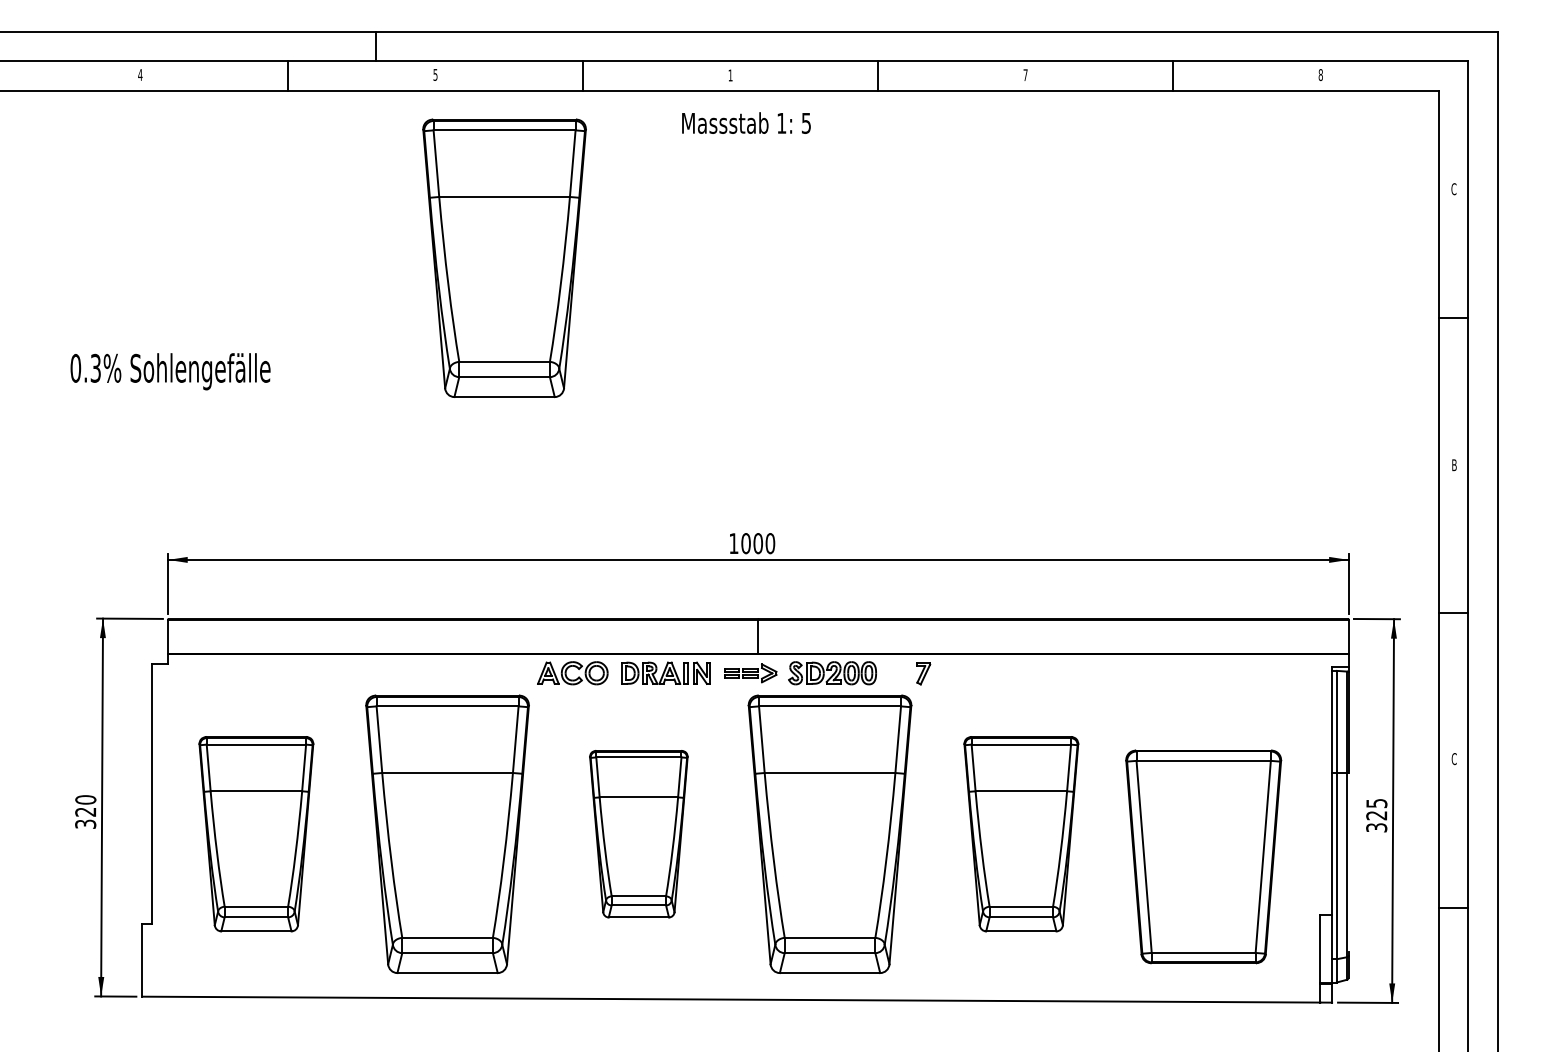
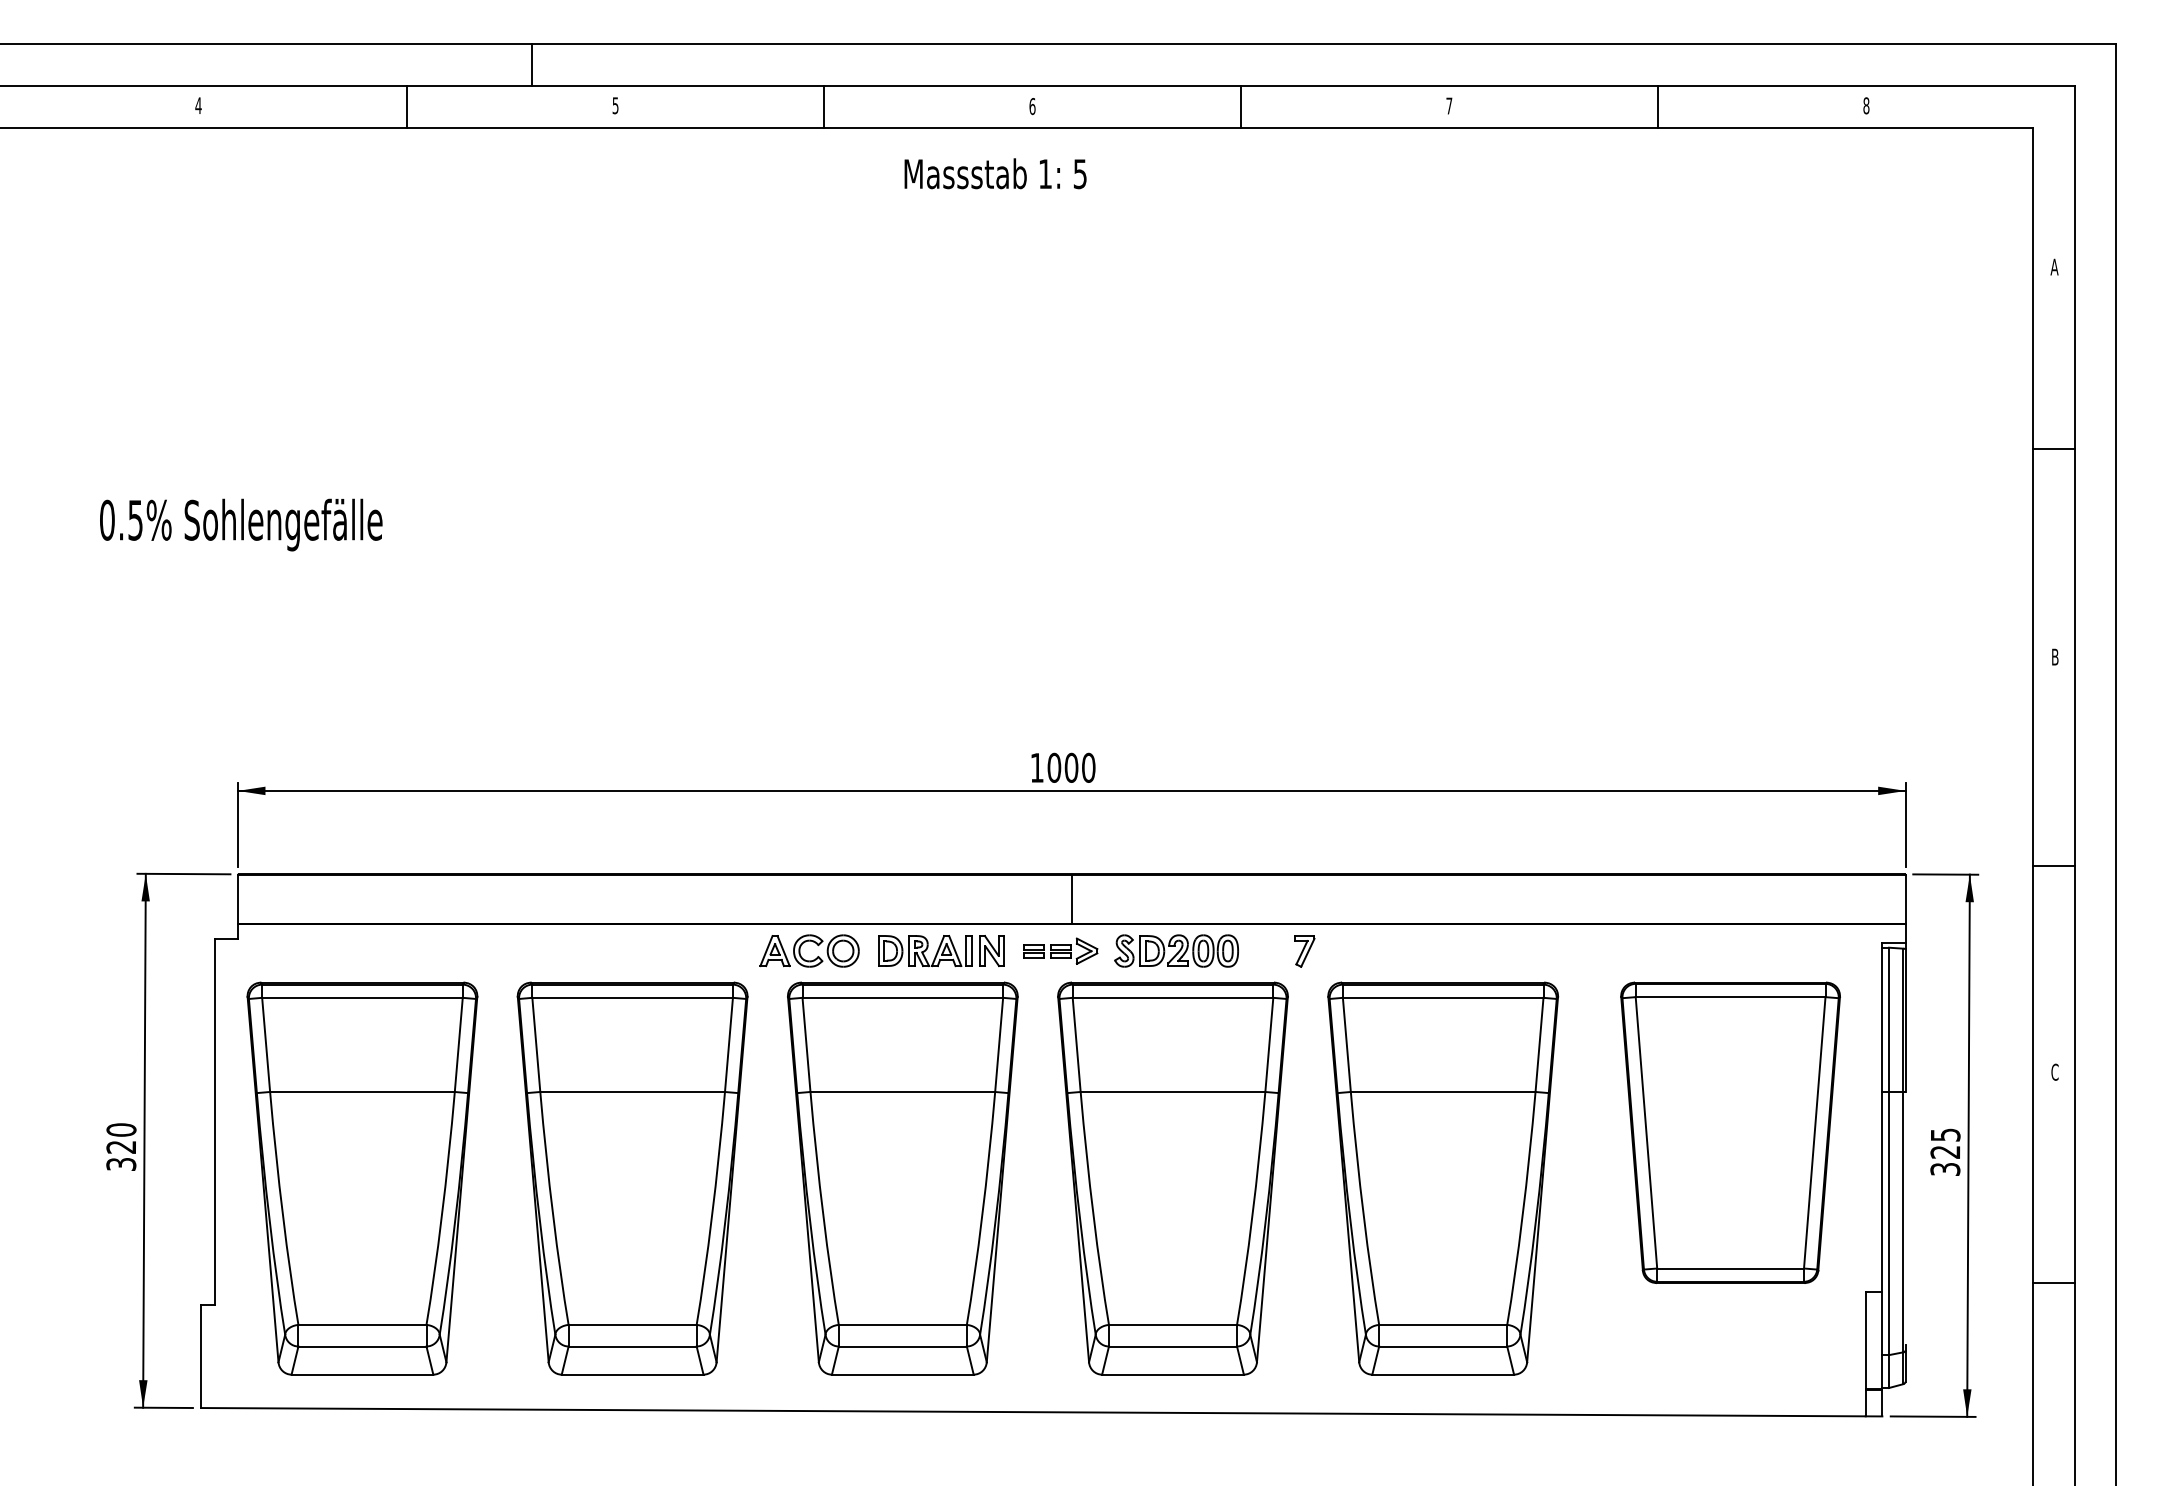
text: (730, 75) -> (1032, 106), 1 -> 6
text: (746, 122) -> (995, 172), moved
text: (1453, 189) -> (2053, 267), C -> A
part: (504, 257) -> (713, 363), removed
text: (95, 367) -> (135, 519), 0.3% -> 0.5%
part: (256, 833) -> (362, 1177), size x1.43
part: (638, 833) -> (902, 1177), size x1.67
part: (1021, 833) -> (1443, 1177), size x1.43
part: (1203, 856) -> (1730, 1132), moved

